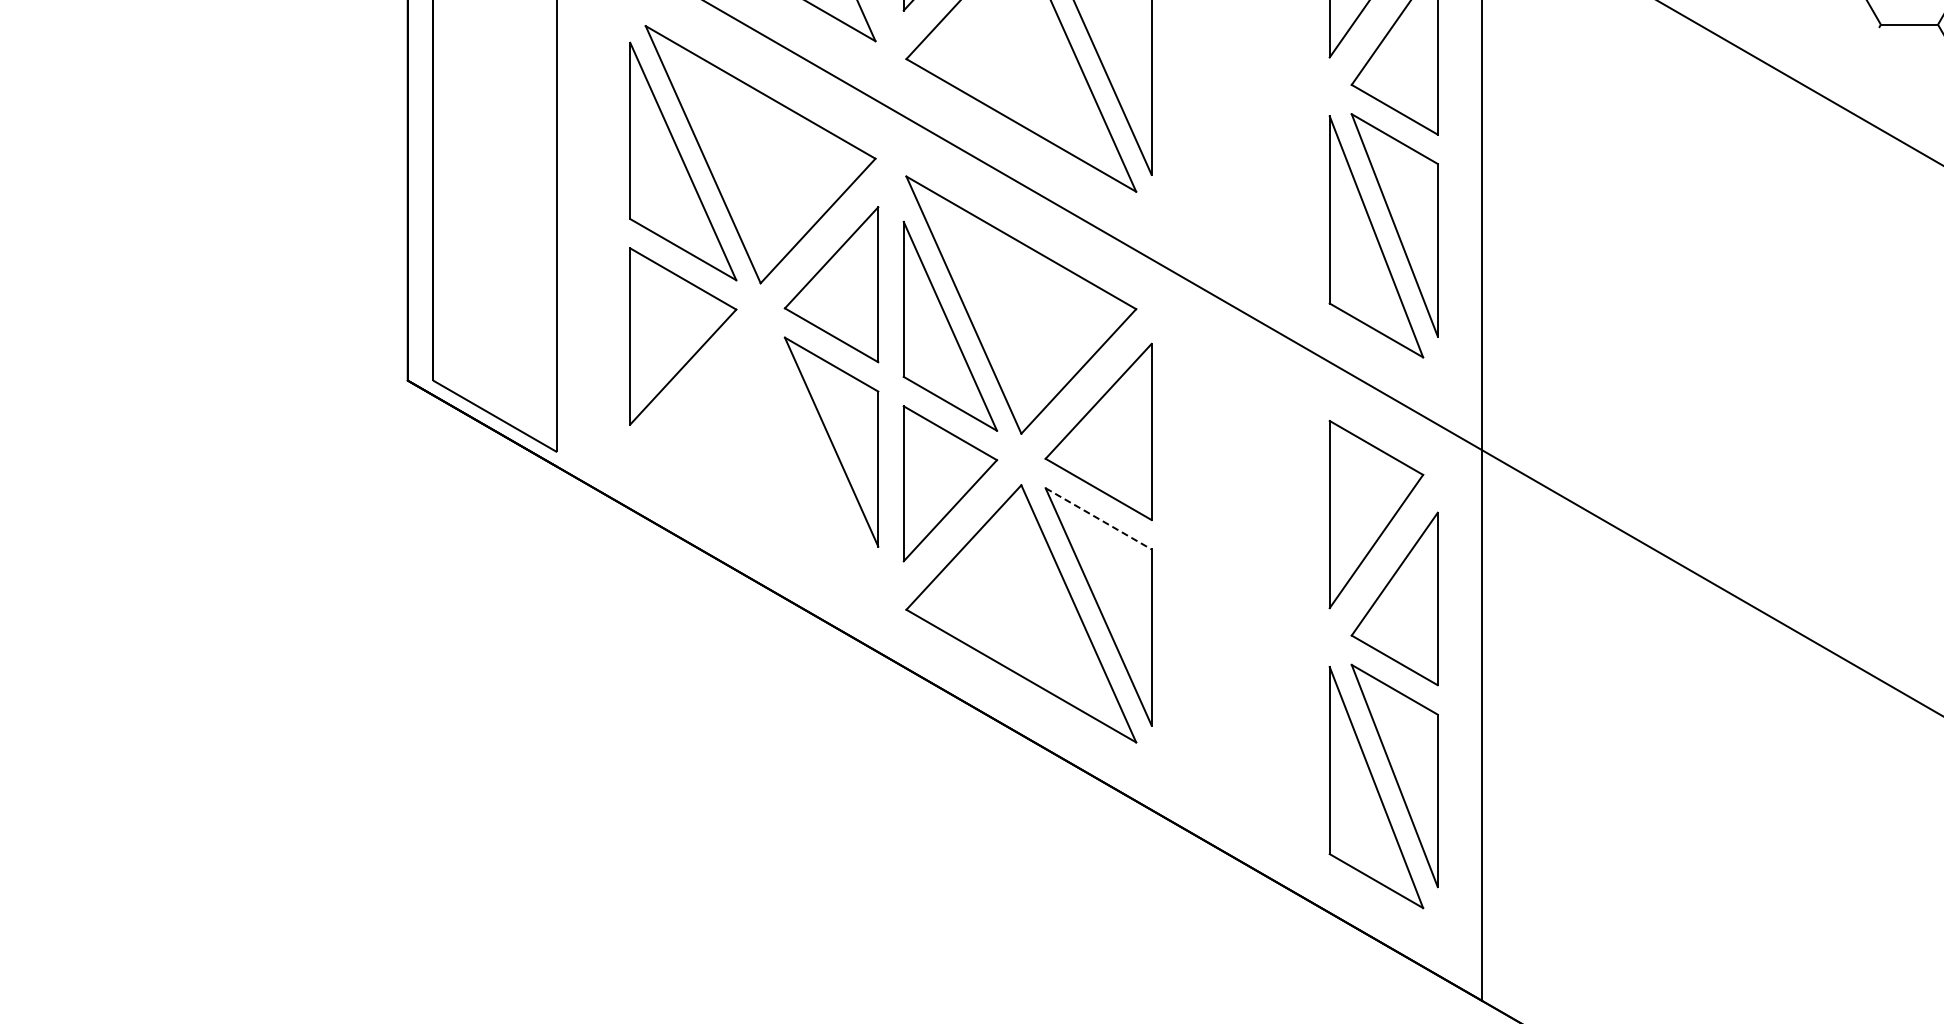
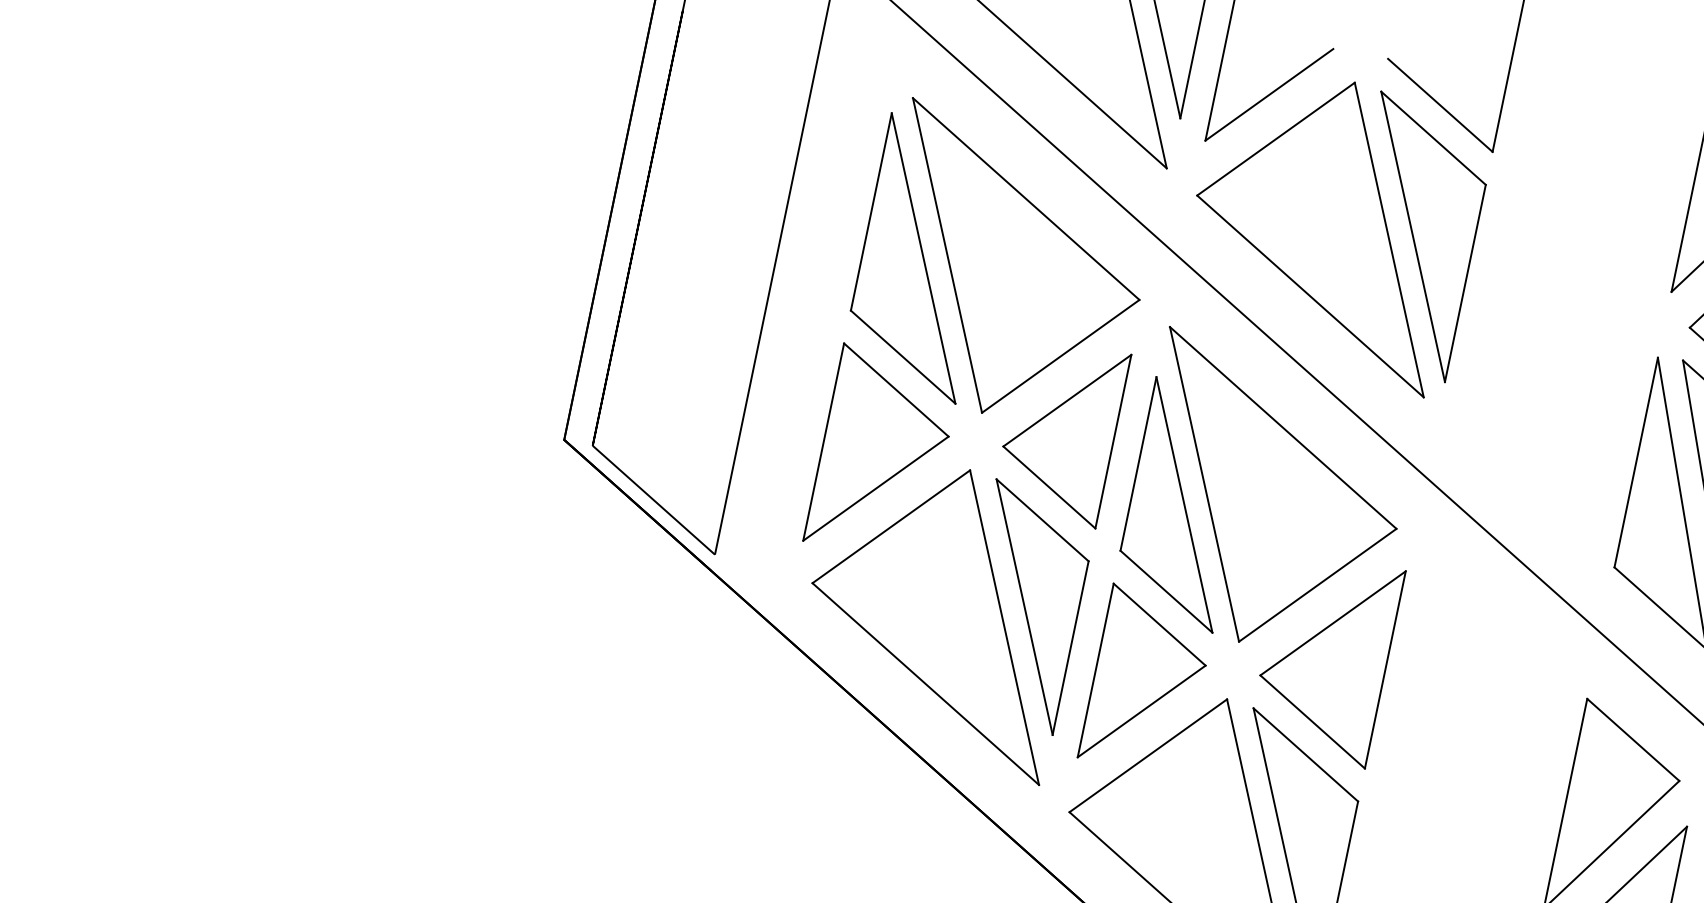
part: (760, 462) -> (940, 613), added
line: (1099, 519) -> (1306, 755), dashed -> solid

